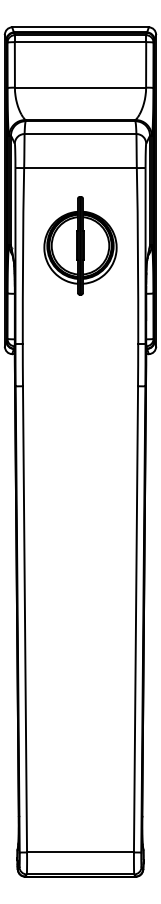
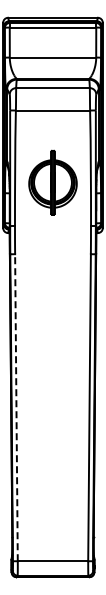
part: (79, 245) -> (52, 182), moved
line: (25, 619) -> (16, 407), solid -> dashed

